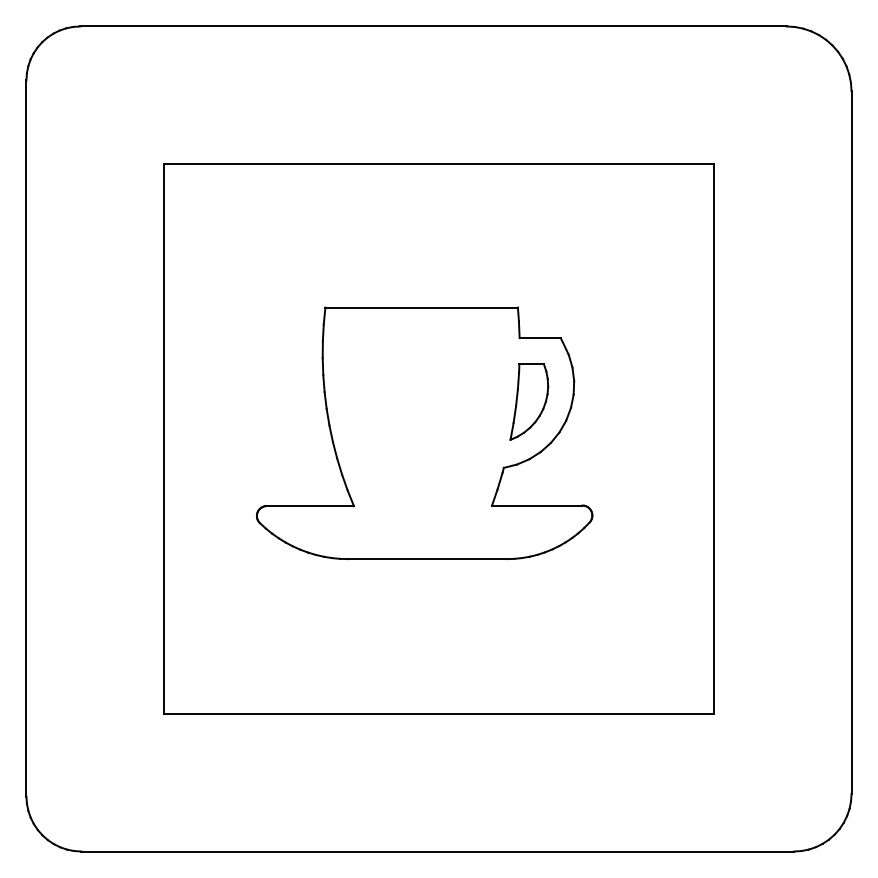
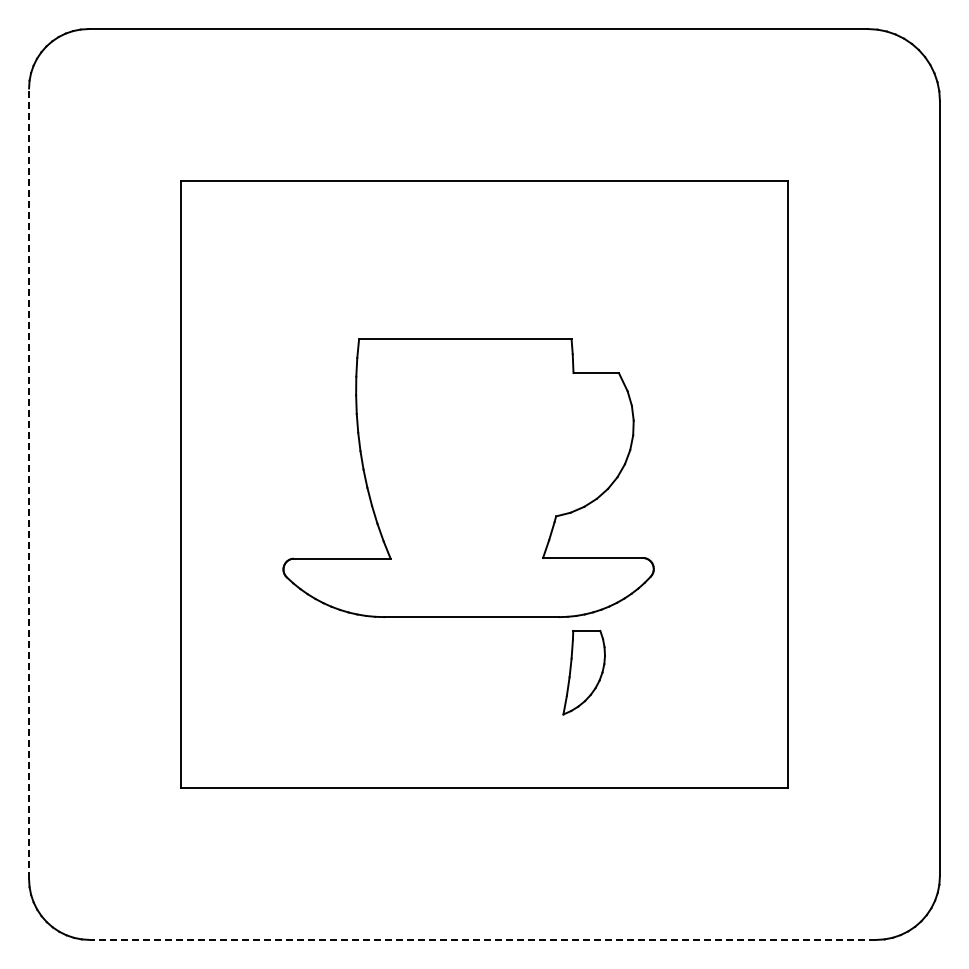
part: (528, 401) -> (583, 672), moved
line: (26, 438) -> (29, 483), solid -> dashed
line: (437, 851) -> (482, 939), solid -> dashed

